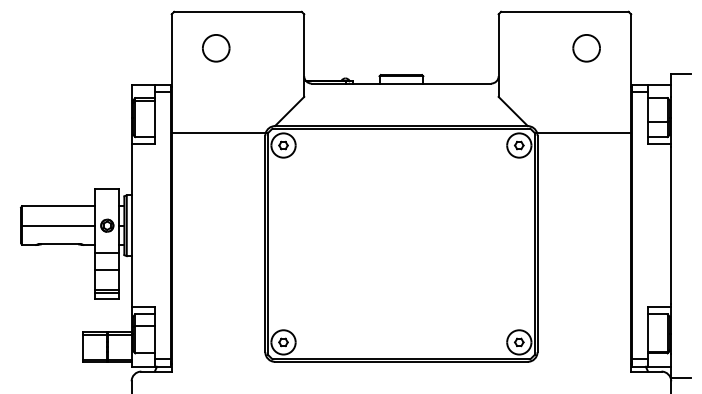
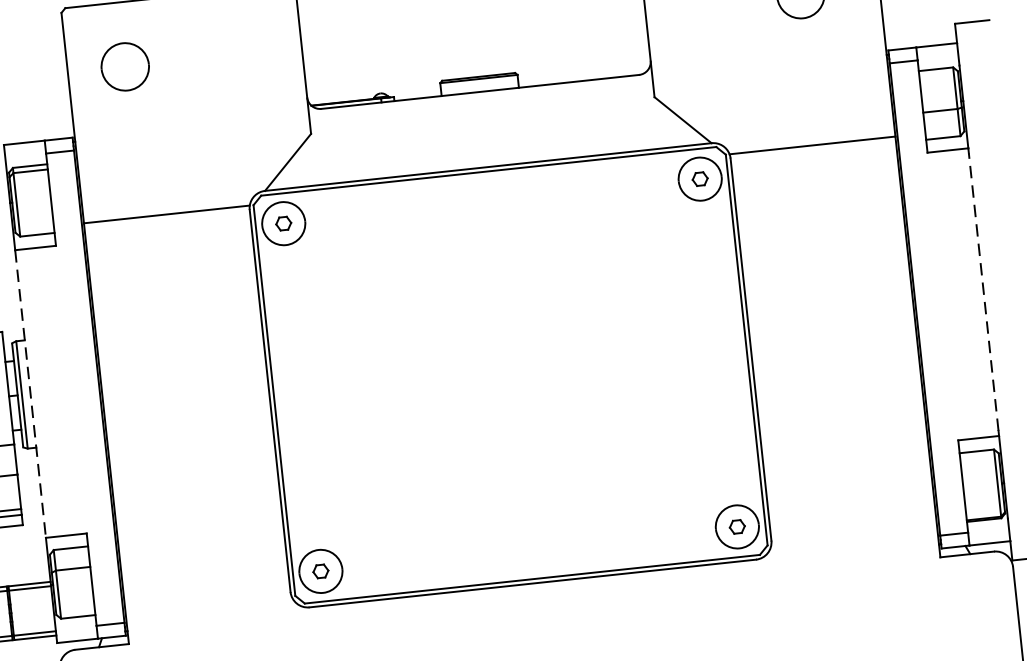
part: (216, 48) -> (125, 67), moved
line: (671, 225) -> (984, 291), solid -> dashed
line: (131, 226) -> (30, 395), solid -> dashed

